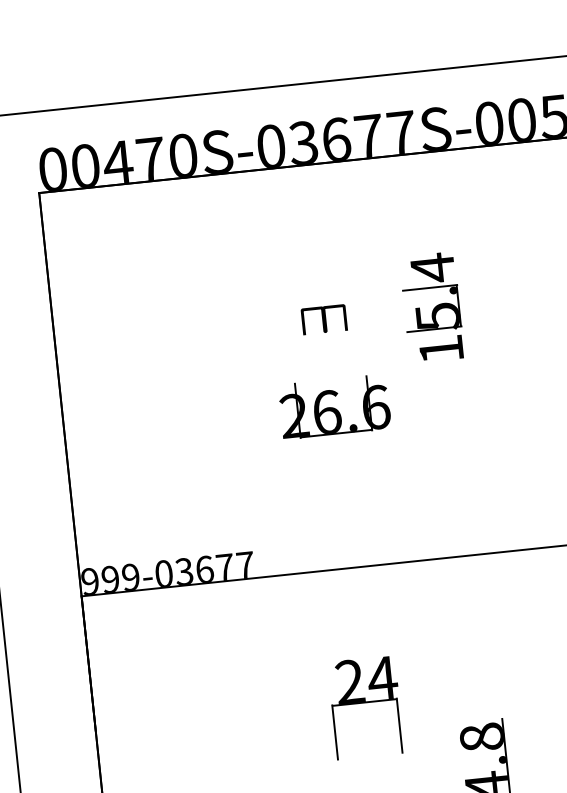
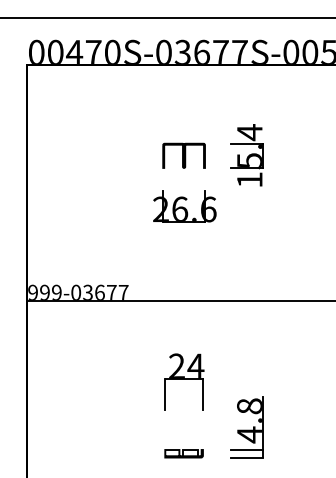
part: (323, 319) -> (183, 155), size x1.67

